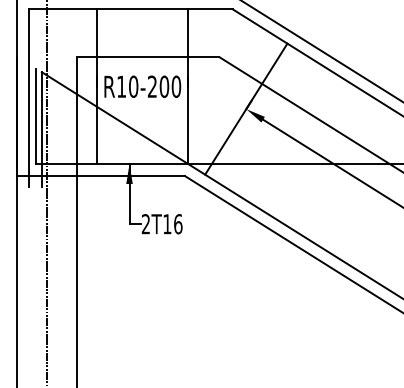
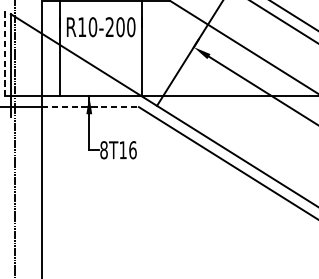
line: (35, 116) -> (5, 53), solid -> dashed
line: (131, 176) -> (91, 107), solid -> dashed
text: (145, 224) -> (103, 150), 2T16 -> 8T16

